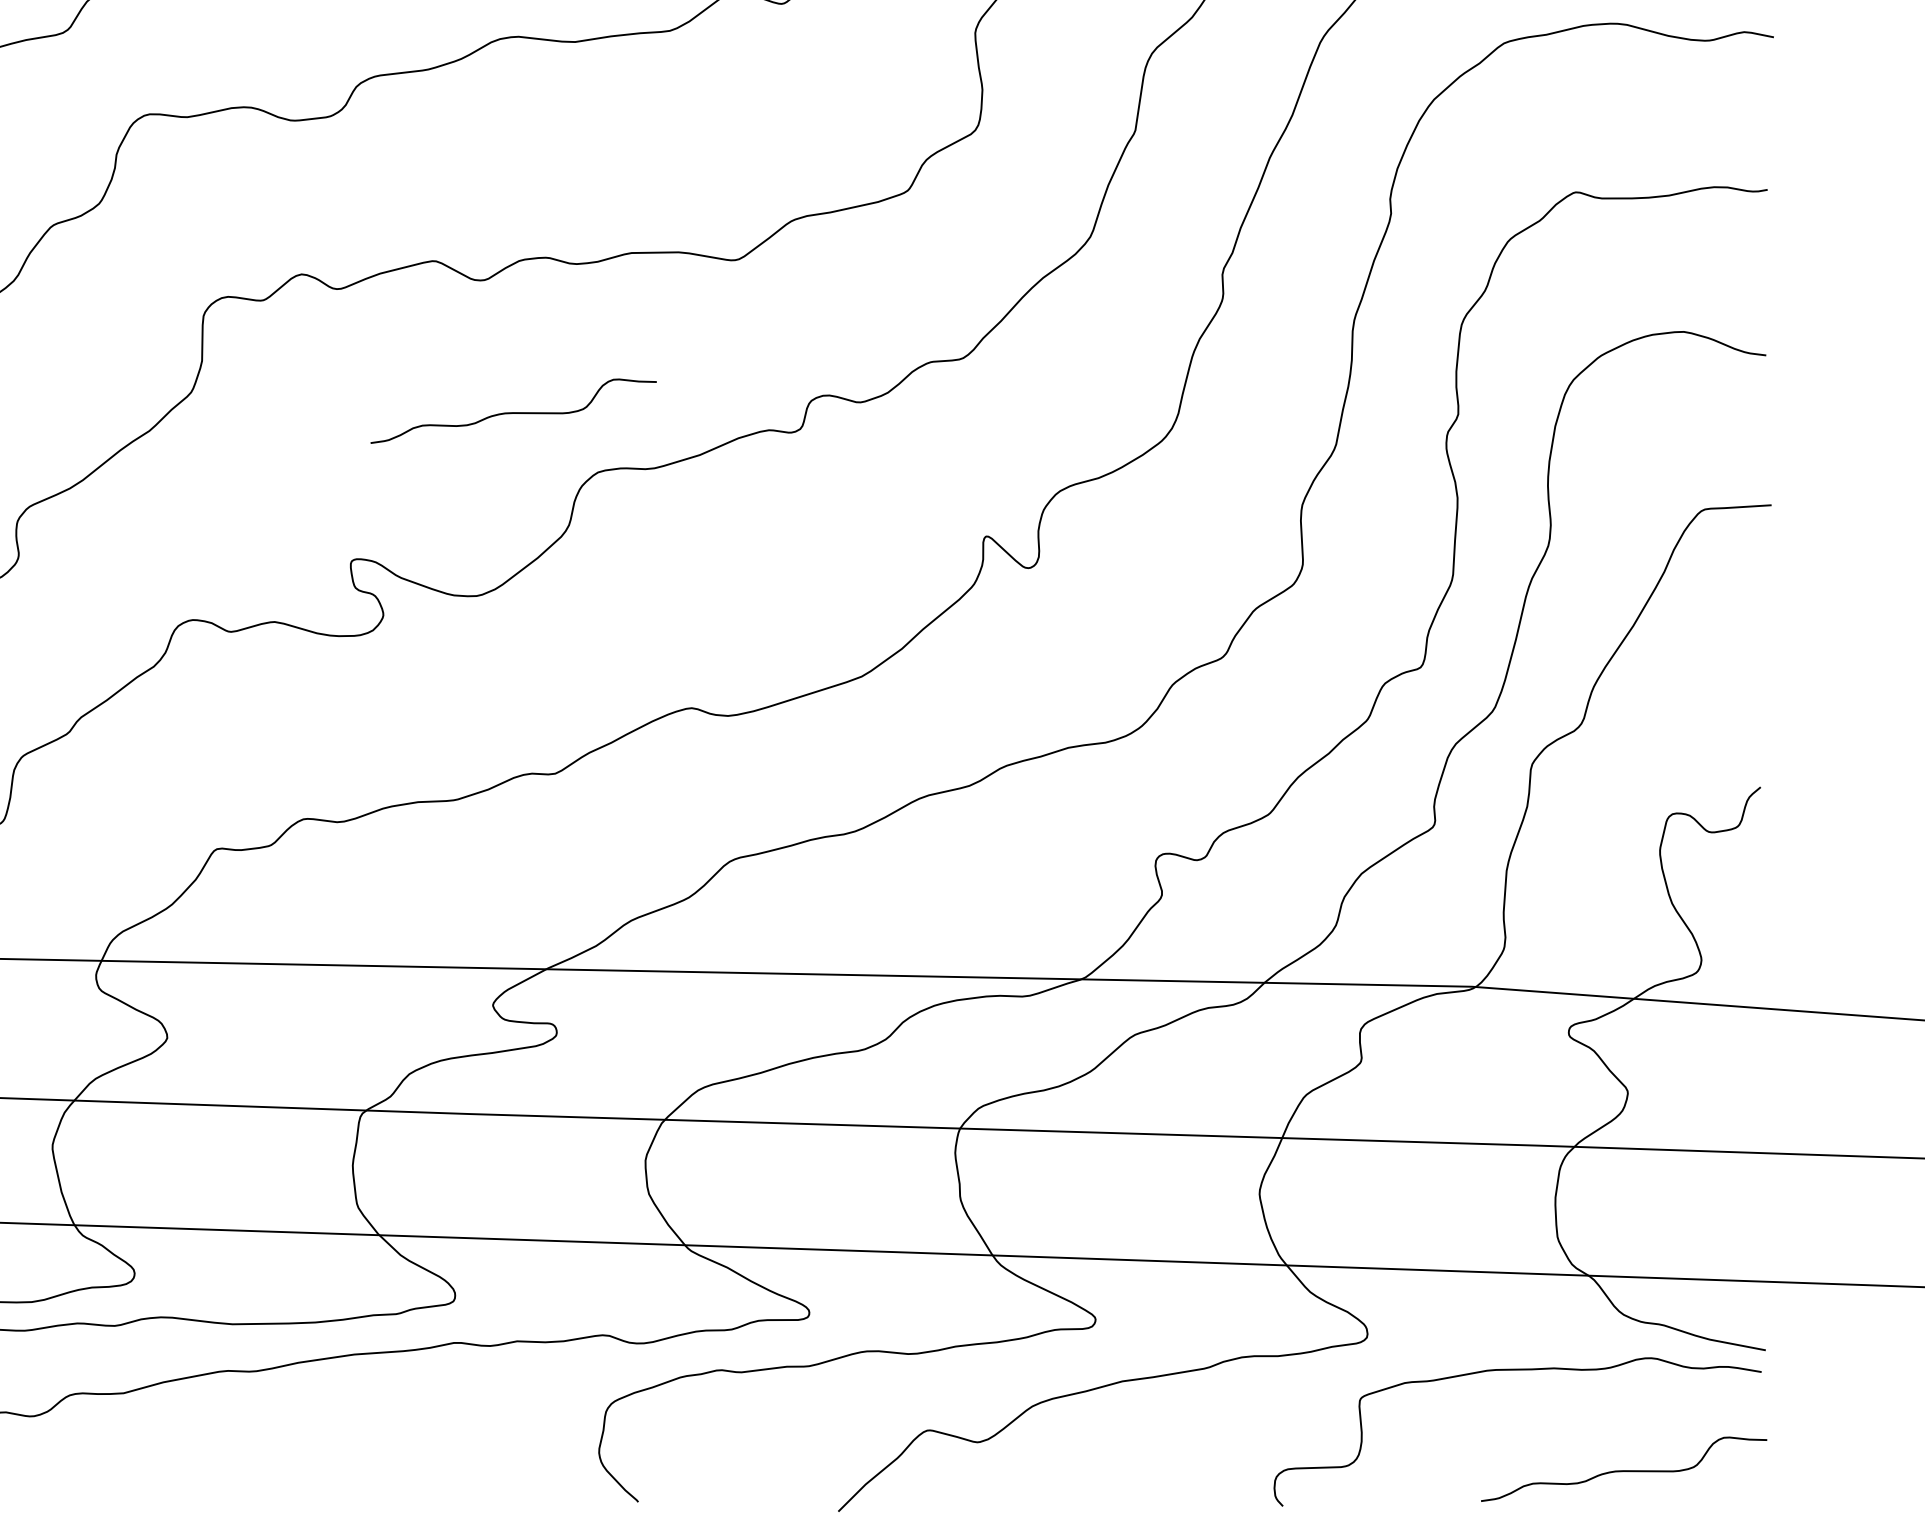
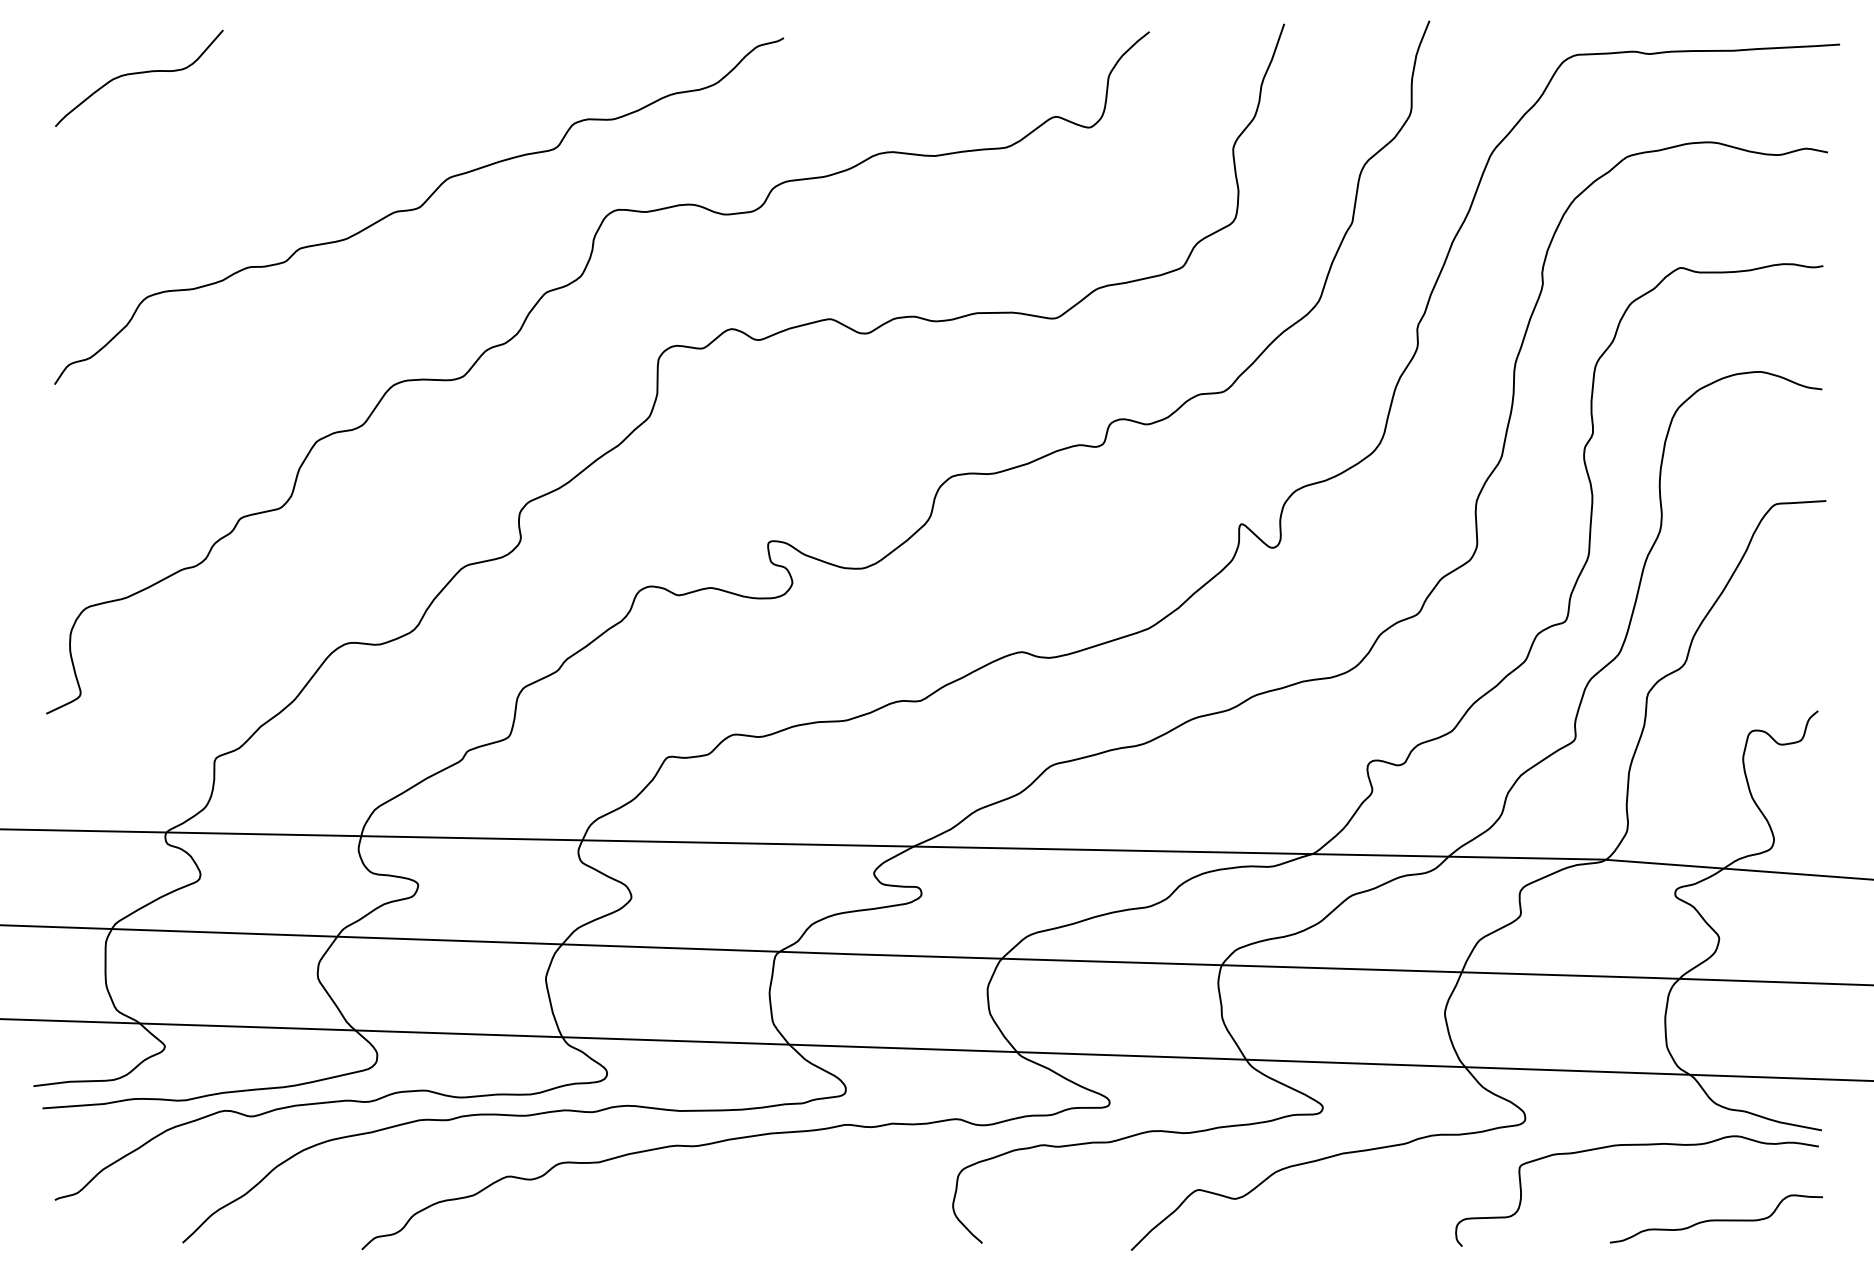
curve: (512, 411) -> (888, 431), removed

